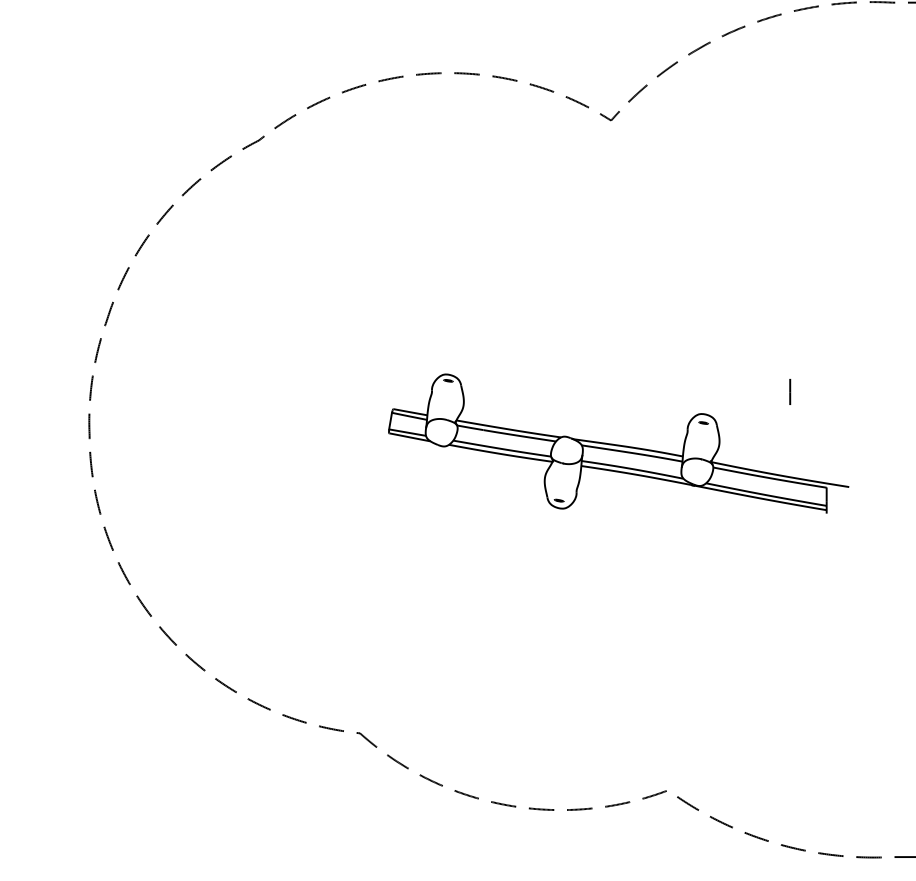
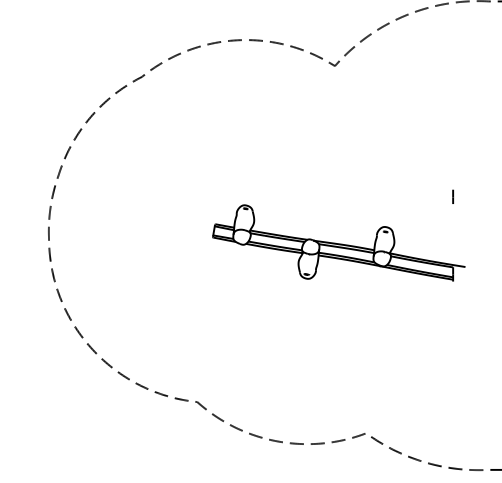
line: (789, 391) -> (452, 196), moved

